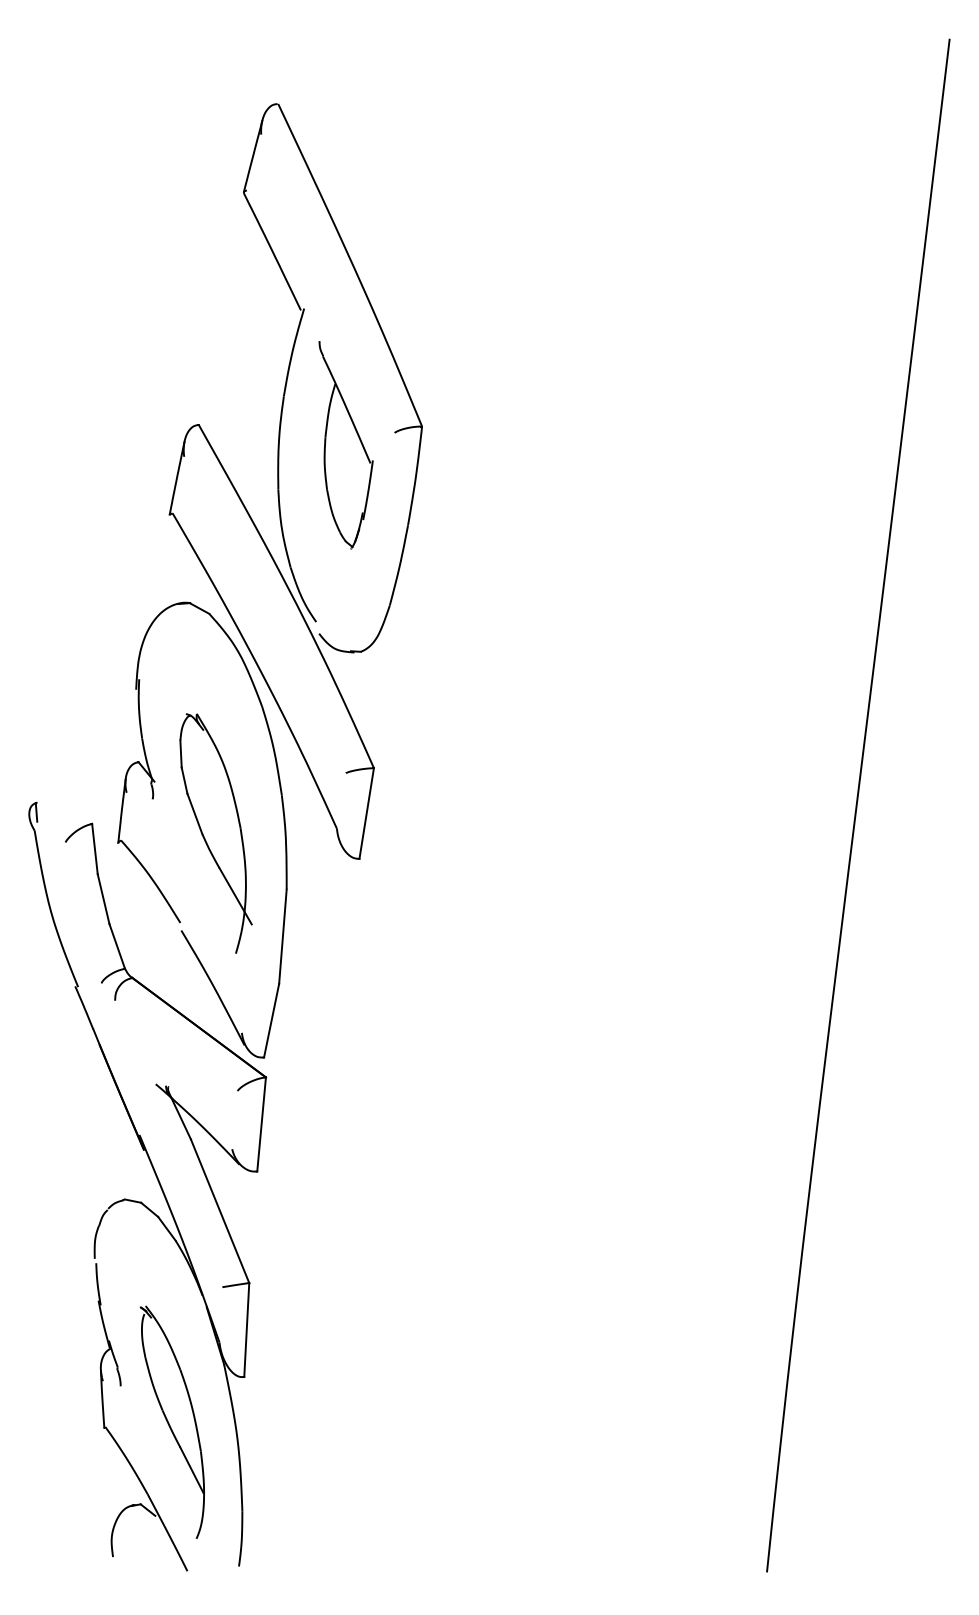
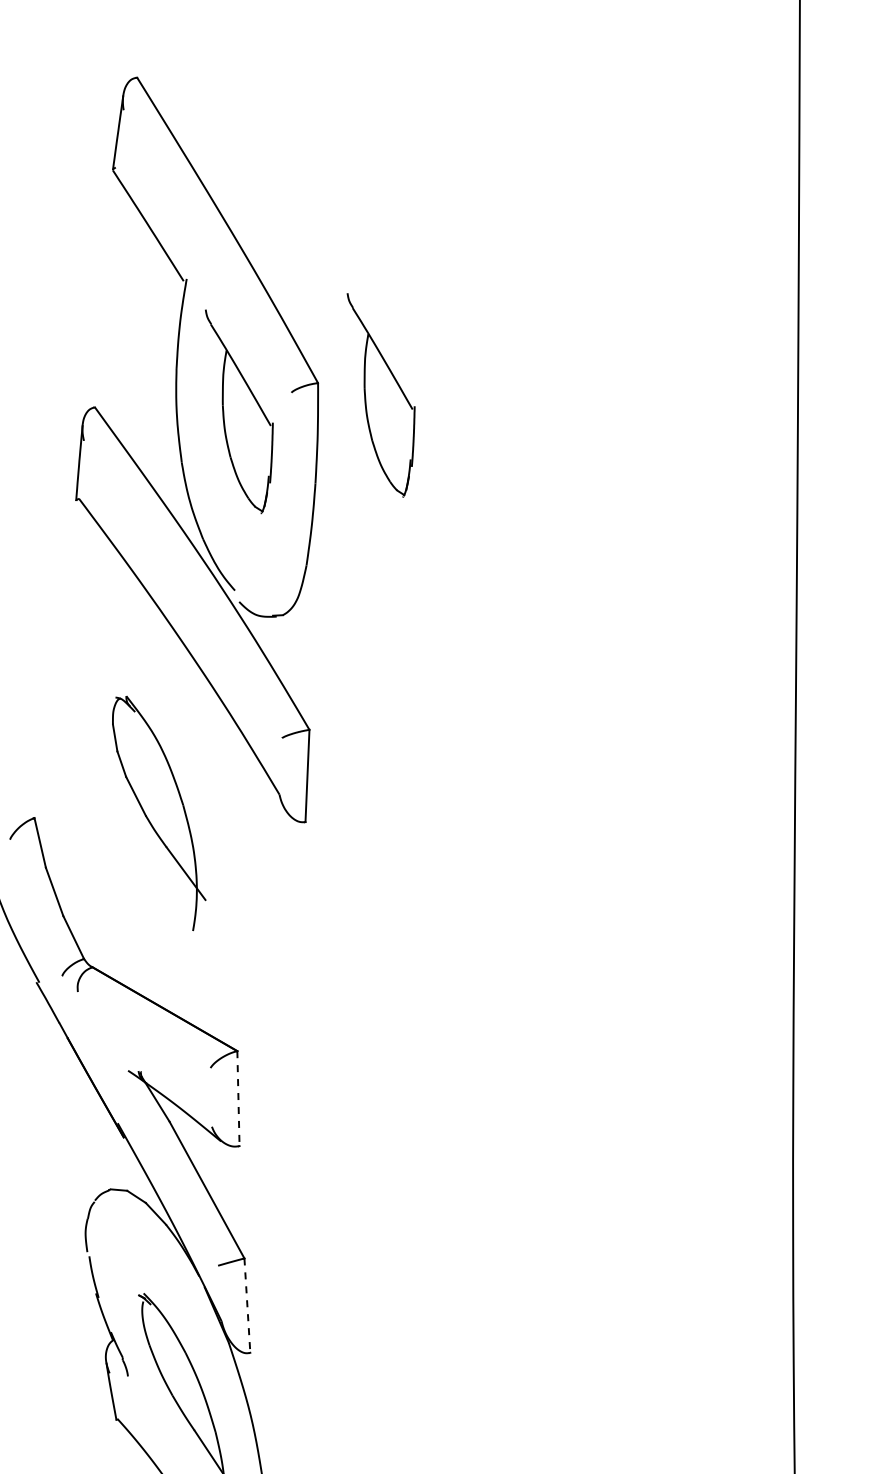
part: (487, 445) -> (385, 394), added
part: (153, 799) -> (92, 786), removed
line: (261, 1124) -> (238, 1098), solid -> dashed
line: (246, 1330) -> (247, 1306), solid -> dashed

